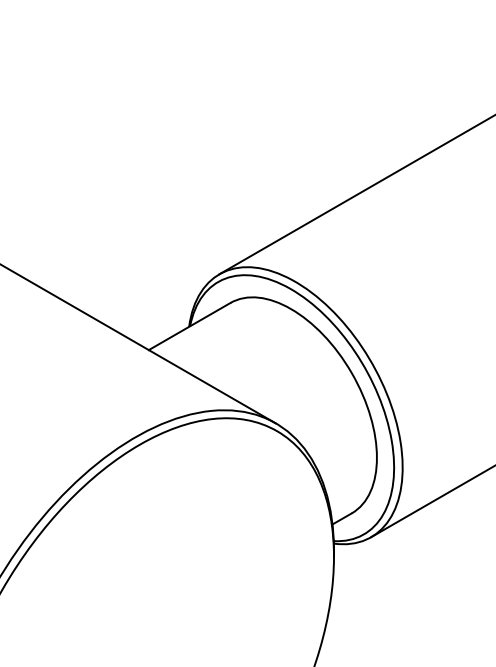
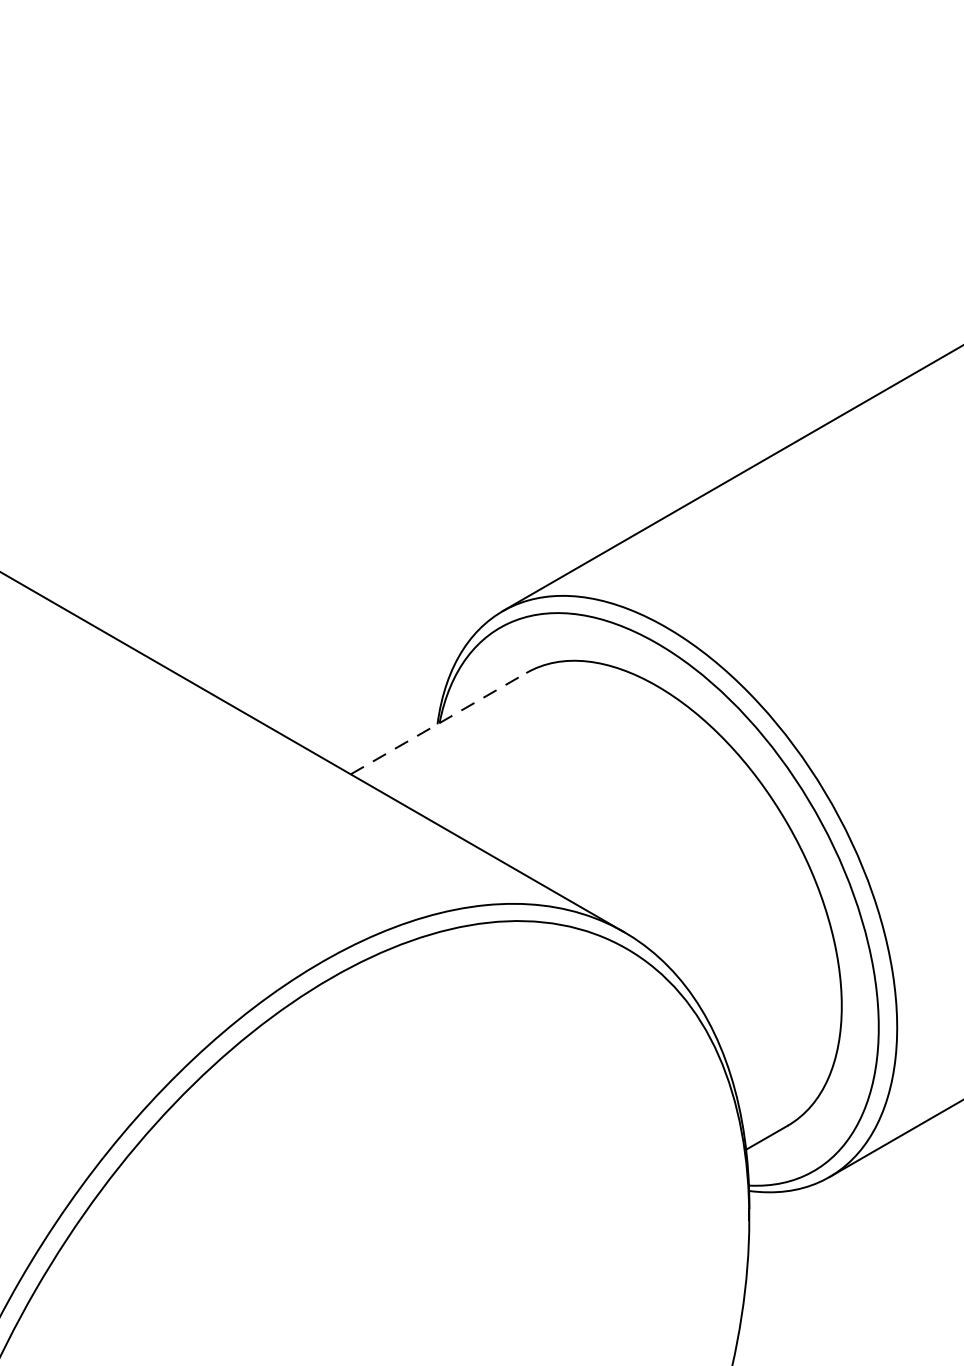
line: (190, 326) -> (440, 723), solid -> dashed

